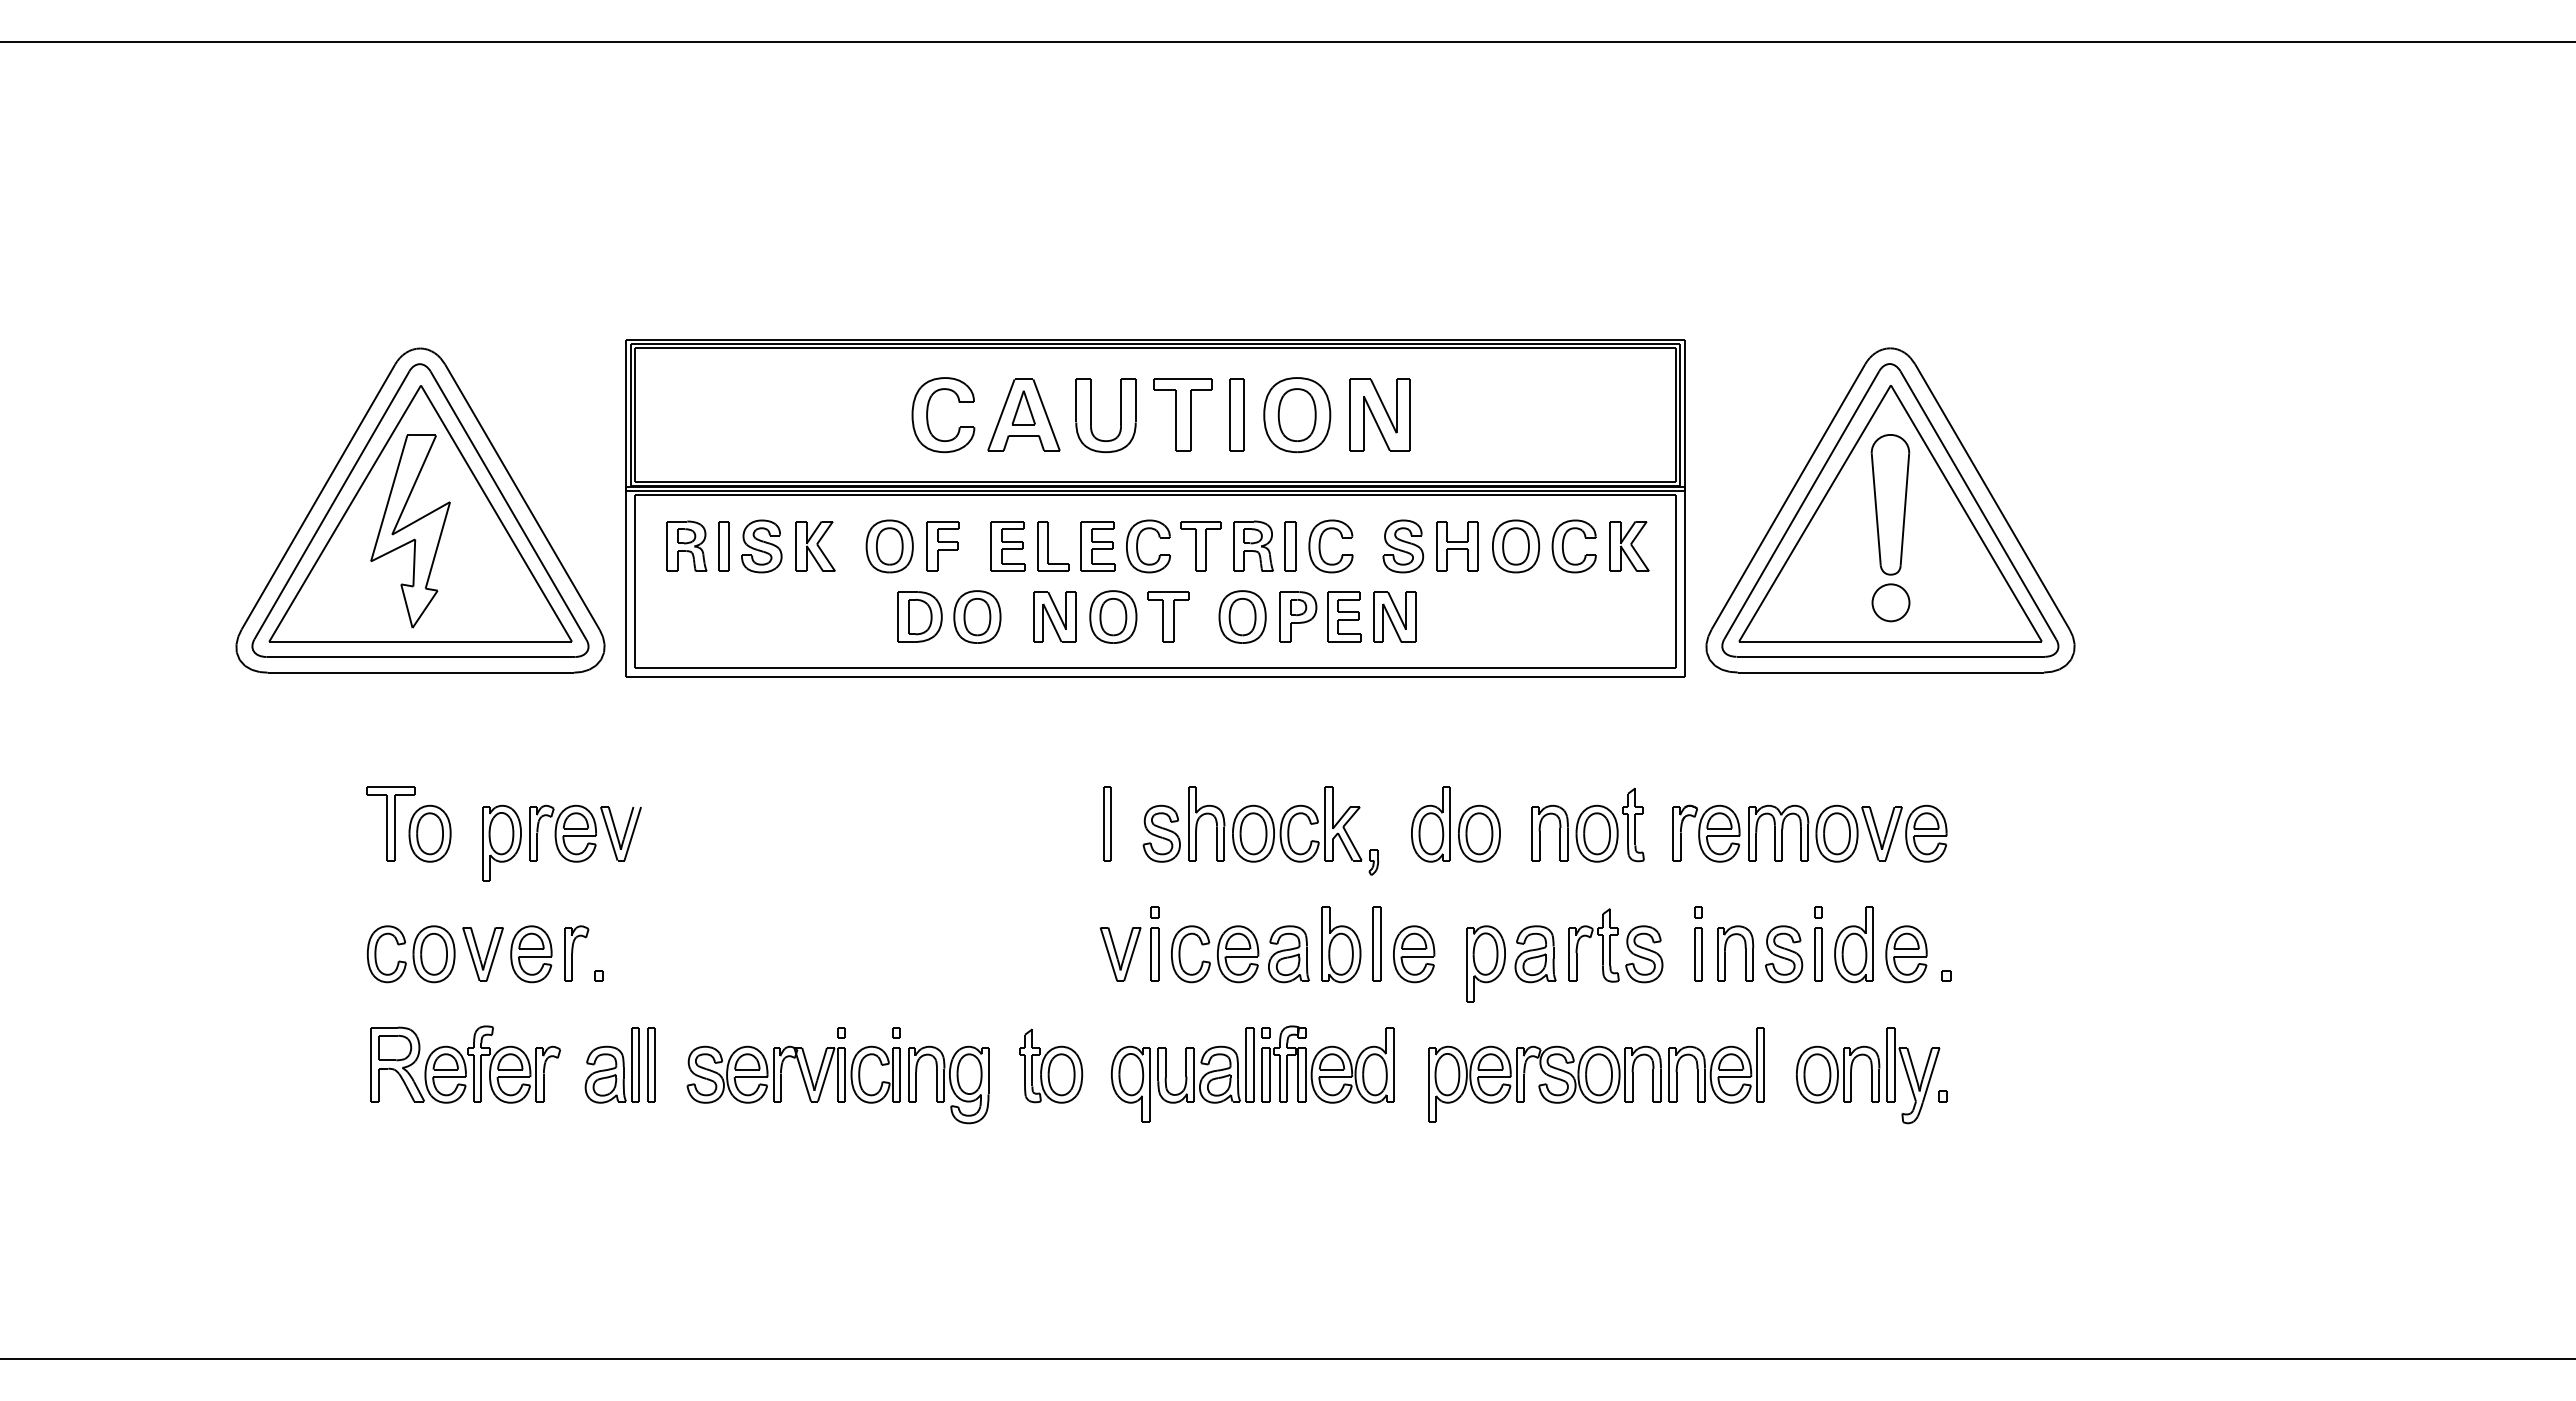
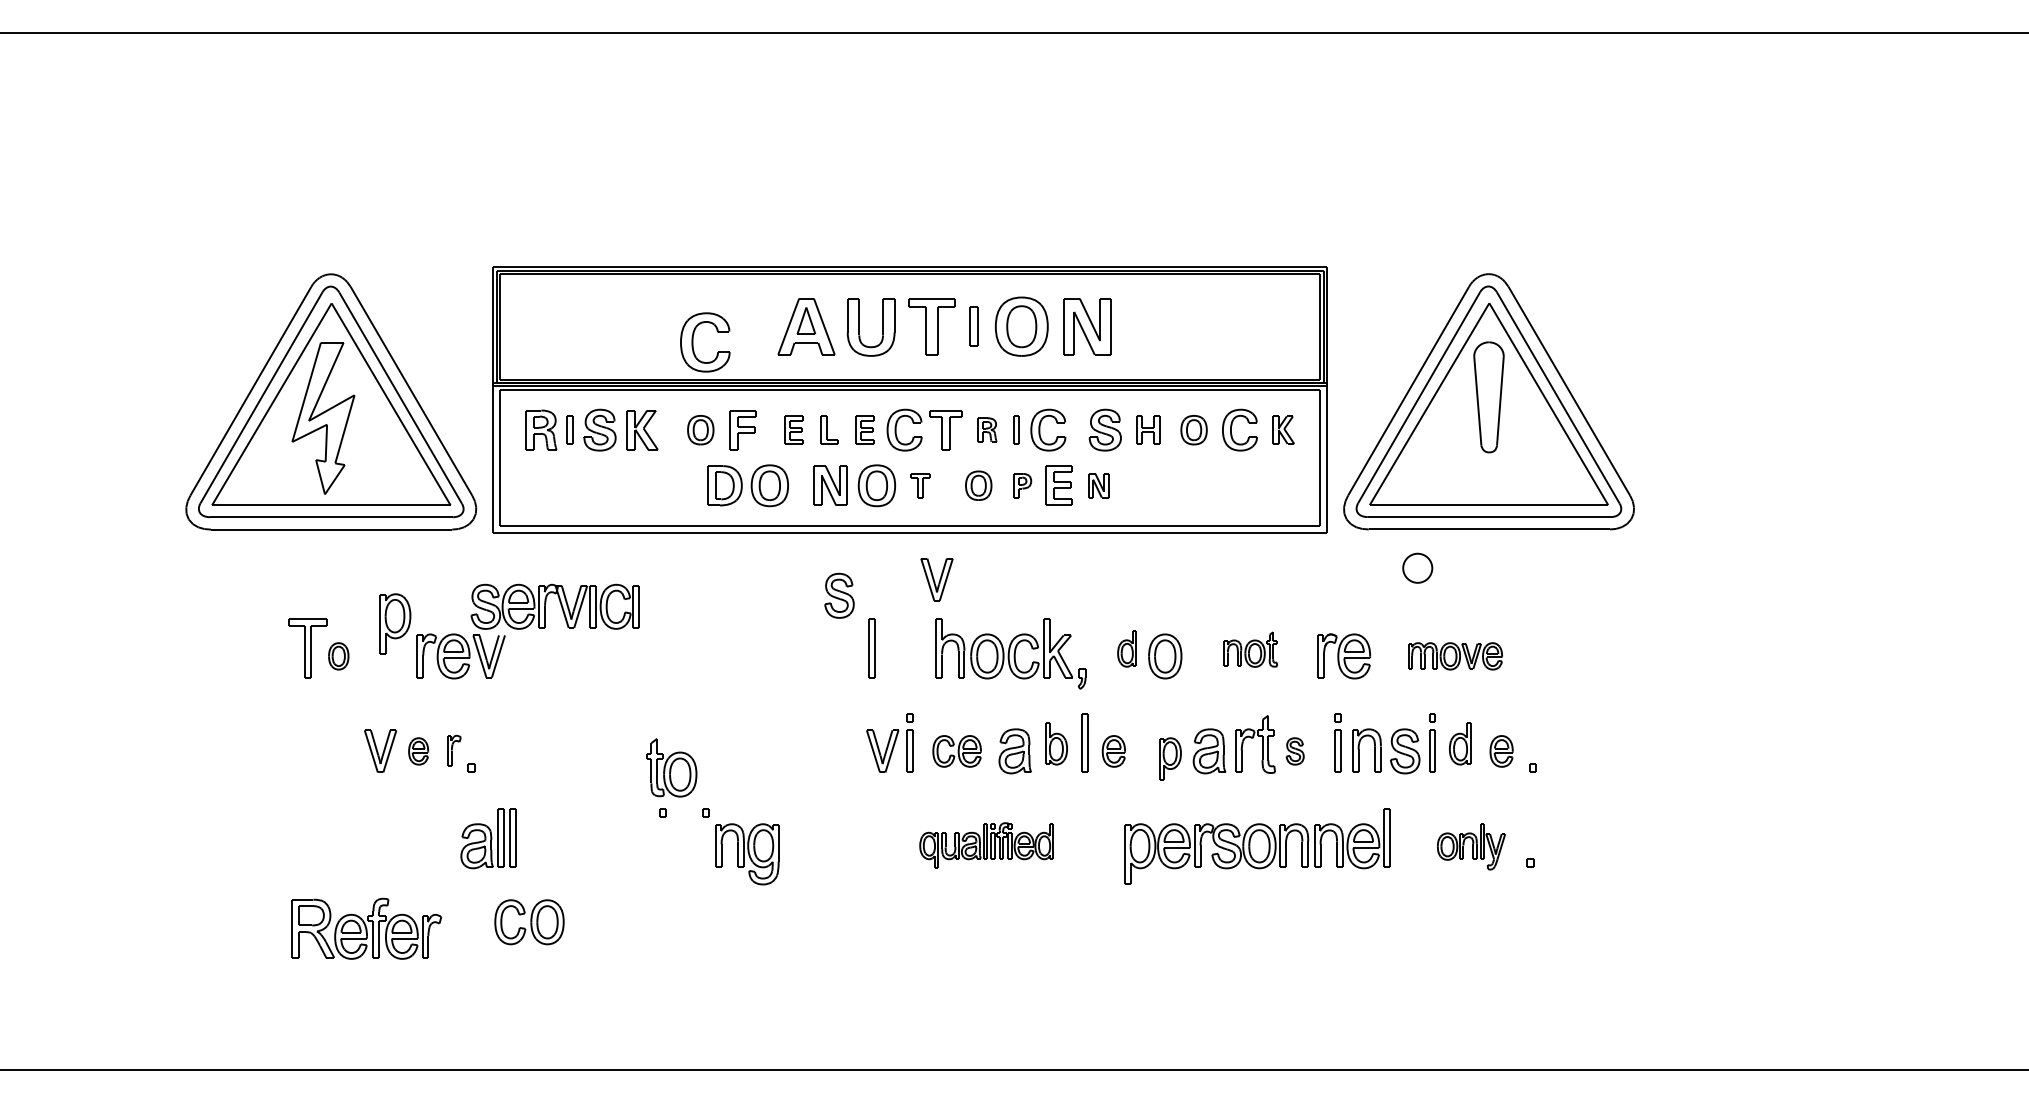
part: (1236, 414) -> (973, 326), size x0.7
part: (928, 418) -> (693, 345), moved
part: (1253, 545) -> (987, 429), size x0.6
part: (723, 546) -> (569, 430), size x0.7
part: (889, 546) -> (700, 430), size x0.7
part: (1007, 546) -> (793, 430), size x0.7
part: (1053, 546) -> (829, 430), size x0.7
part: (1097, 546) -> (864, 430), size x0.7
part: (1290, 546) -> (1016, 430), size x0.7
part: (1457, 546) -> (1147, 430), size x0.7
part: (1515, 546) -> (1193, 430), size x0.7
part: (1629, 546) -> (1283, 430), size x0.7
part: (1890, 602) -> (1417, 568), moved
part: (1168, 616) -> (920, 485), size x0.6
part: (1242, 616) -> (978, 485), size x0.7
part: (1298, 616) -> (1022, 485), size x0.6
part: (1394, 616) -> (1098, 485), size x0.6
part: (1189, 736) -> (936, 579), added
part: (1430, 824) -> (1126, 649), size x0.6
part: (1587, 824) -> (1250, 649), size x0.6
part: (429, 833) -> (338, 656), size x0.6
part: (1161, 833) -> (839, 595), moved
part: (1847, 833) -> (1455, 656), size x0.6
part: (501, 842) -> (395, 623), moved
part: (1341, 944) -> (1056, 743), size x0.7
part: (1853, 944) -> (1459, 743), size x0.7
part: (576, 953) -> (454, 750), size x0.7
part: (410, 954) -> (528, 922), moved
part: (531, 954) -> (418, 751), size x0.6
part: (1215, 954) -> (957, 751), size x0.7
part: (1414, 954) -> (1114, 751), size x0.7
part: (1644, 954) -> (1295, 751), size x0.6
part: (1906, 954) -> (1501, 751), size x0.7
part: (1485, 963) -> (1170, 758), size x0.7
part: (465, 1064) -> (366, 928), moved
part: (1051, 1065) -> (672, 767), moved
part: (800, 1071) -> (560, 604), moved
part: (1252, 1073) -> (986, 845), size x0.6
part: (1868, 1075) -> (1471, 846), size x0.6

